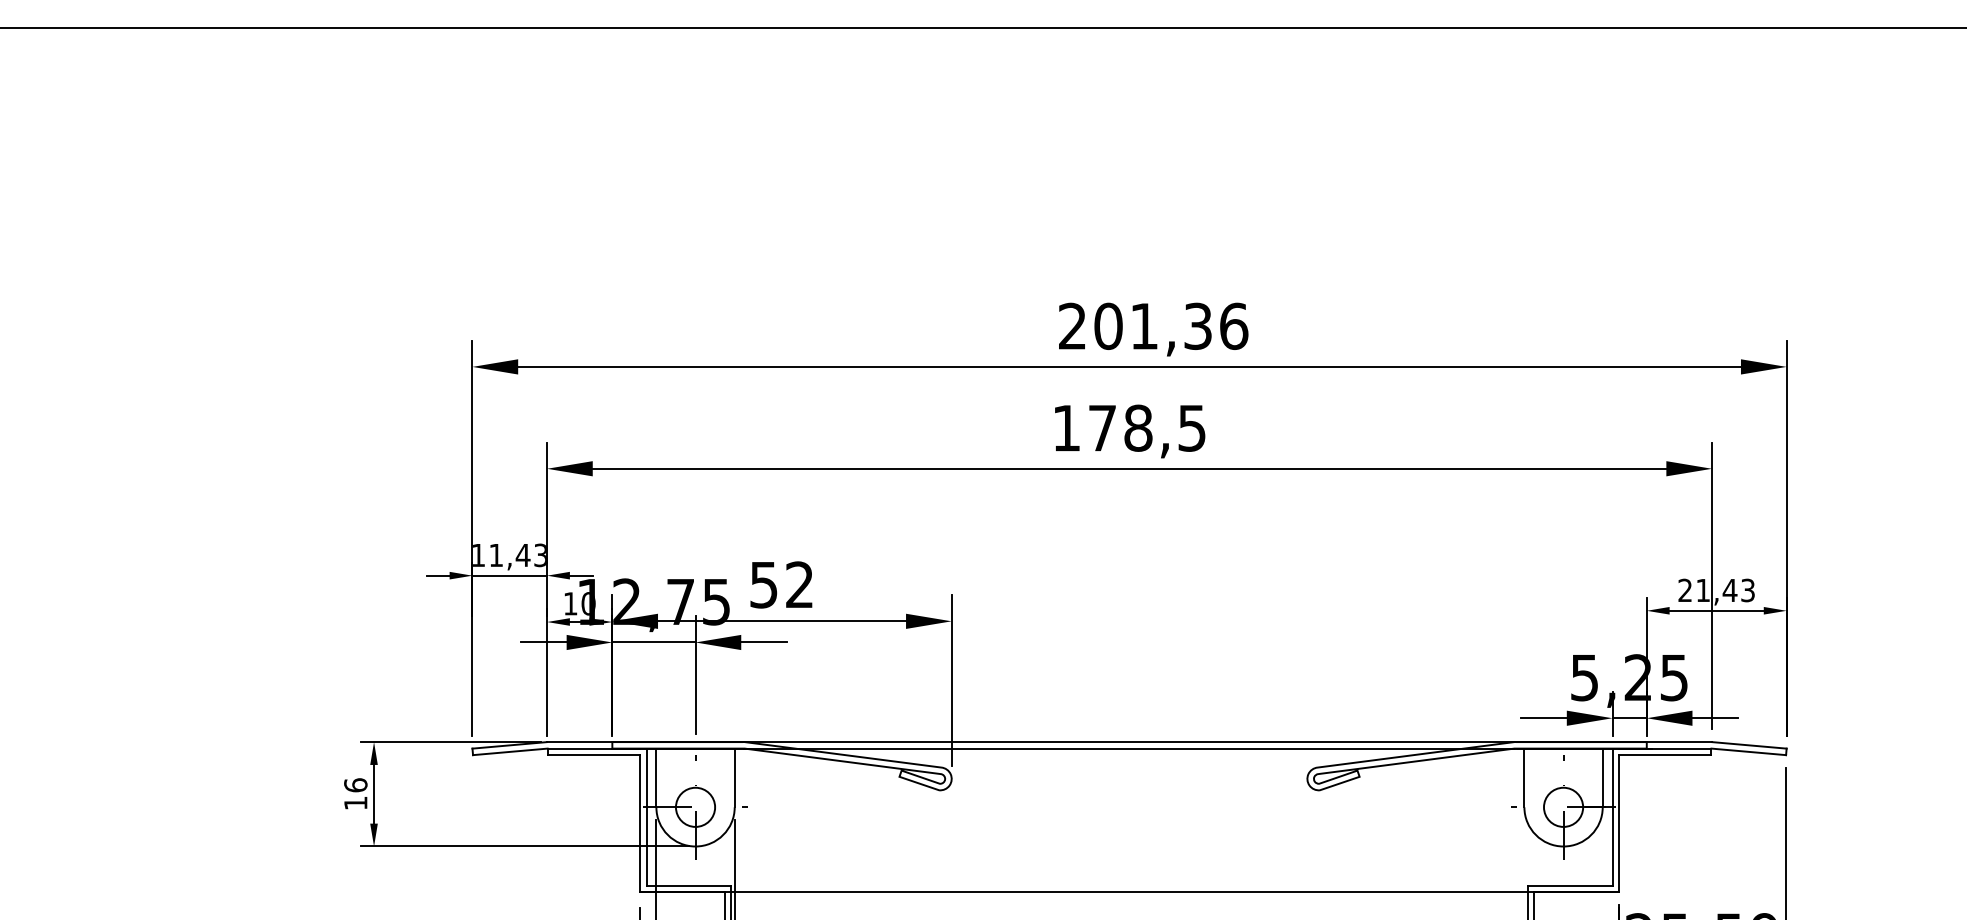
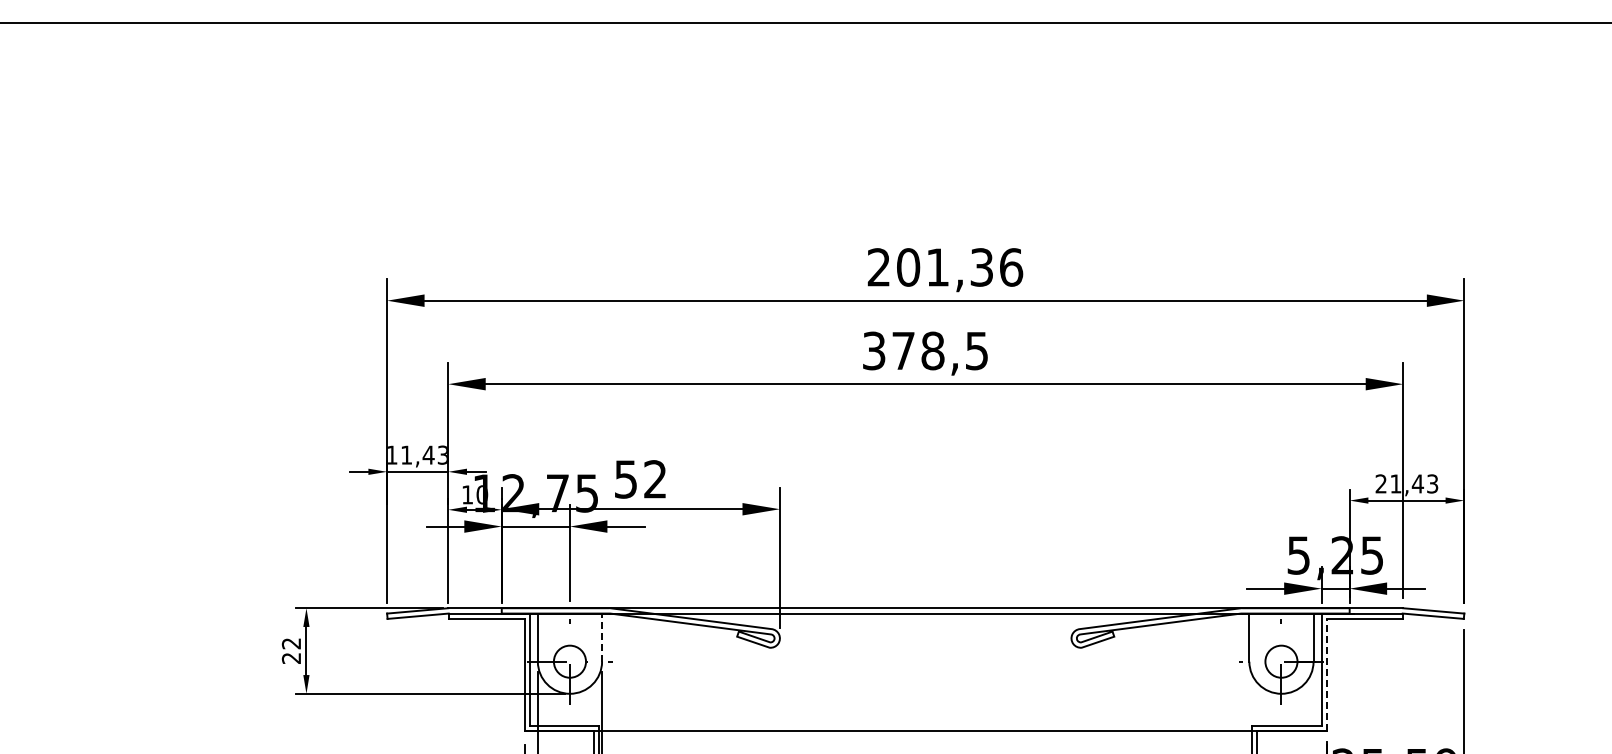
text: (1067, 427) -> (874, 350), 178,5 -> 378,5
line: (735, 777) -> (602, 637), solid -> dashed
text: (355, 793) -> (291, 650), 16 -> 22
line: (1618, 822) -> (1326, 674), solid -> dashed

